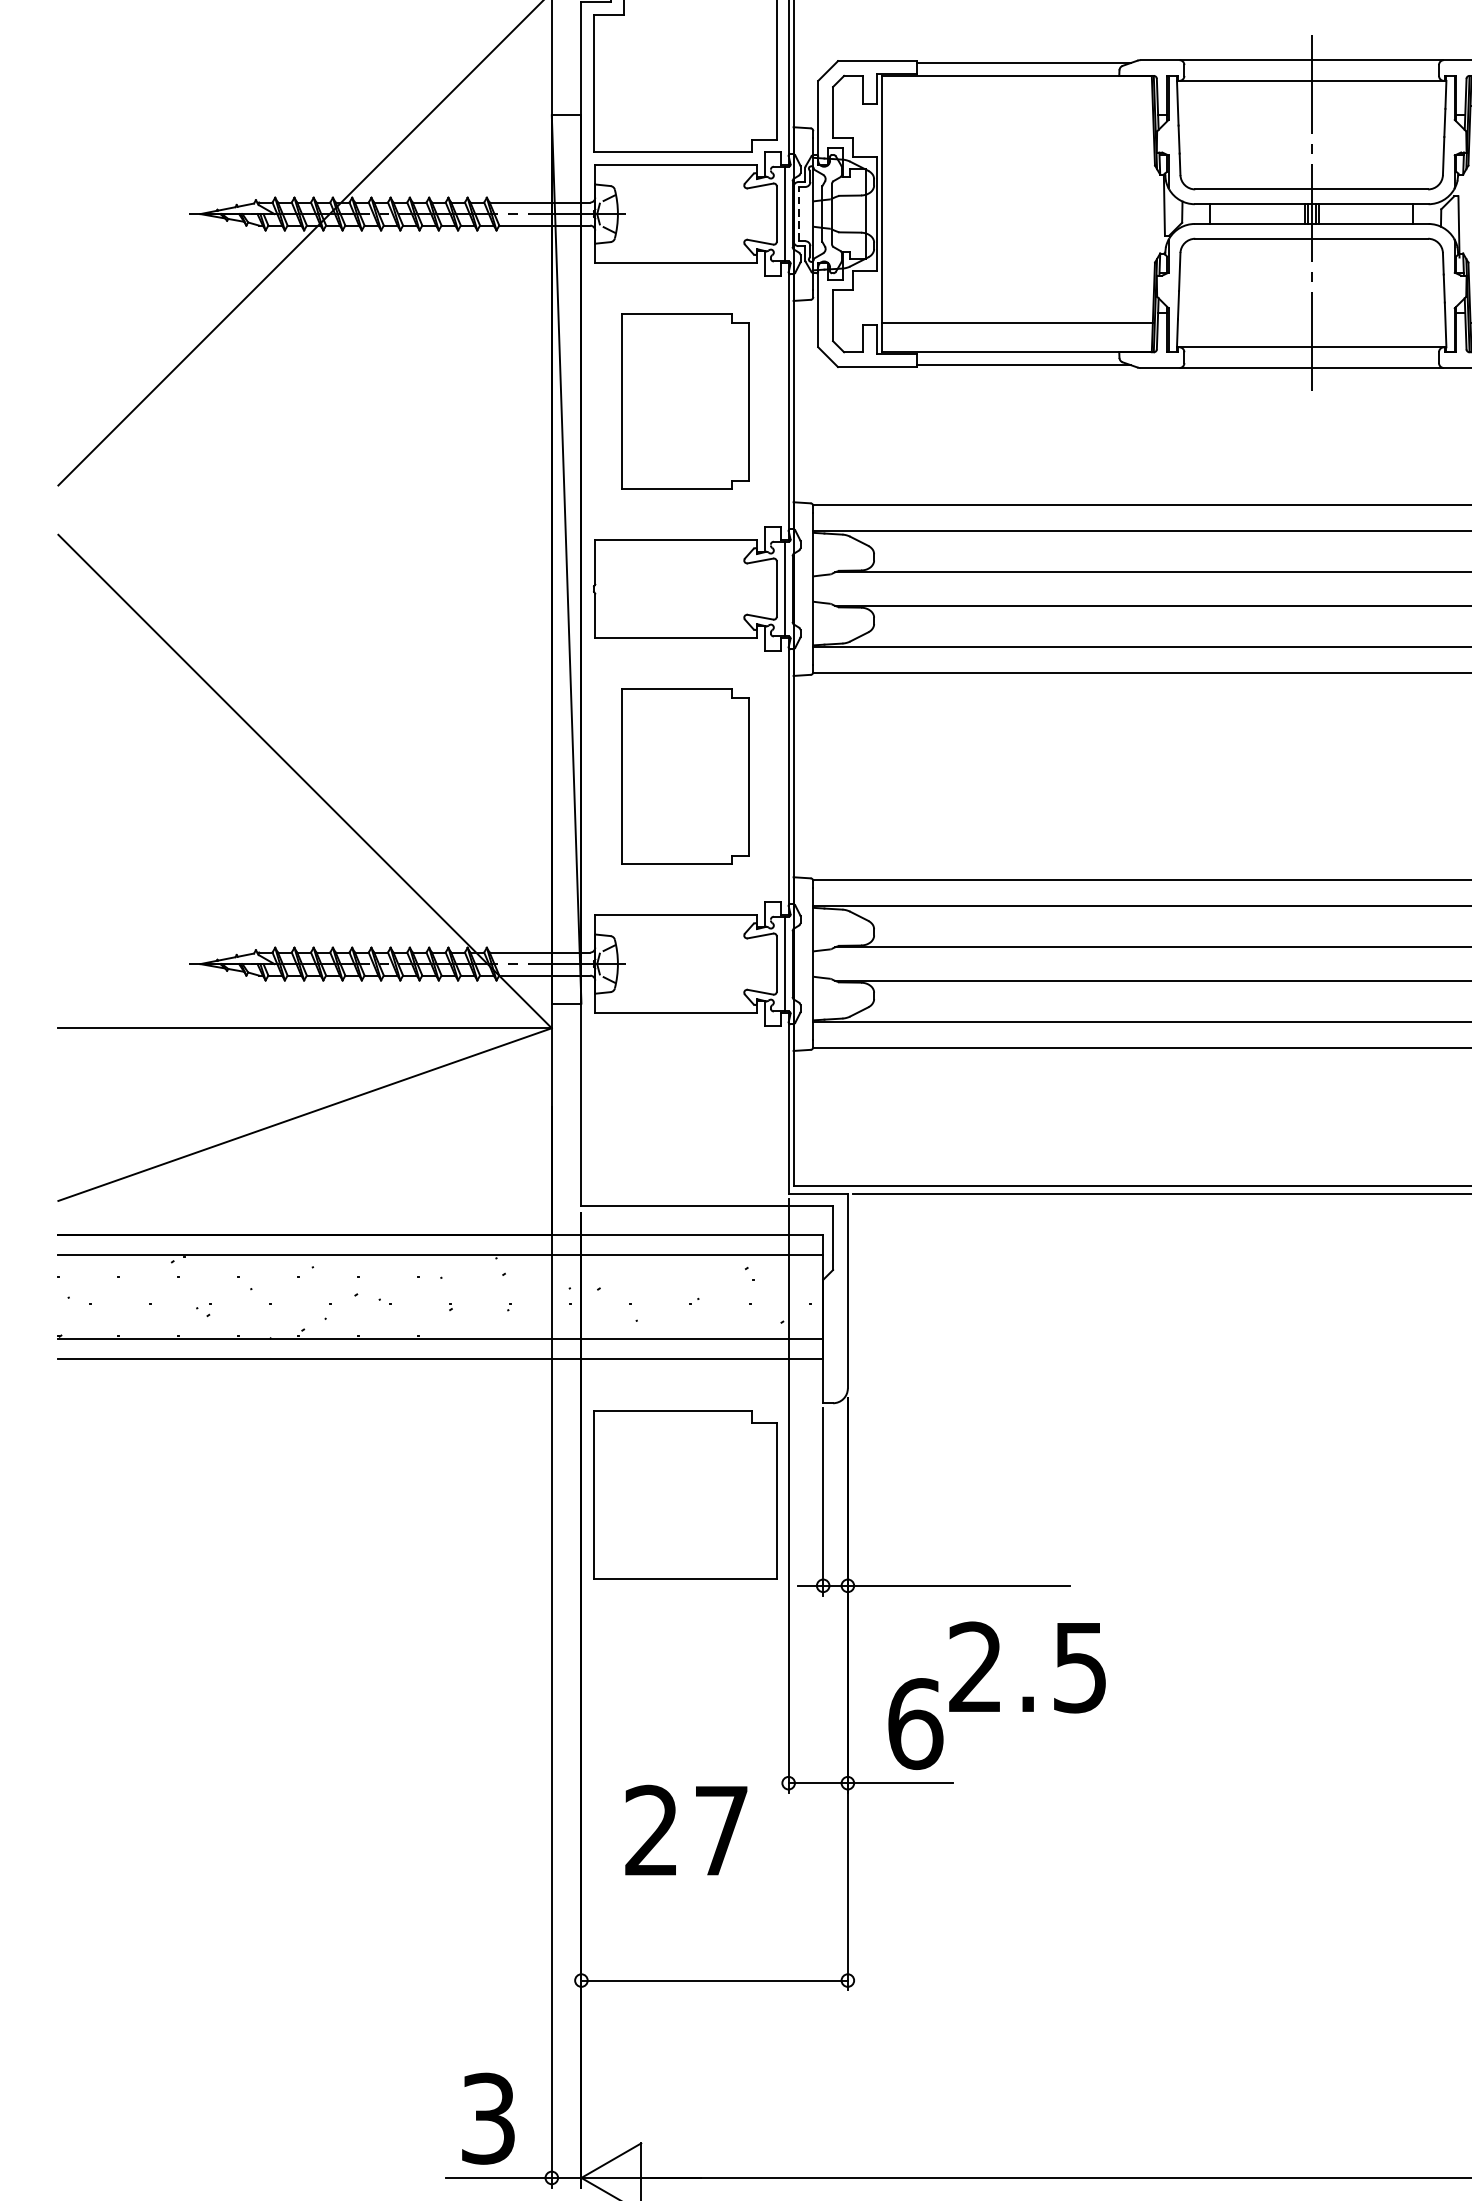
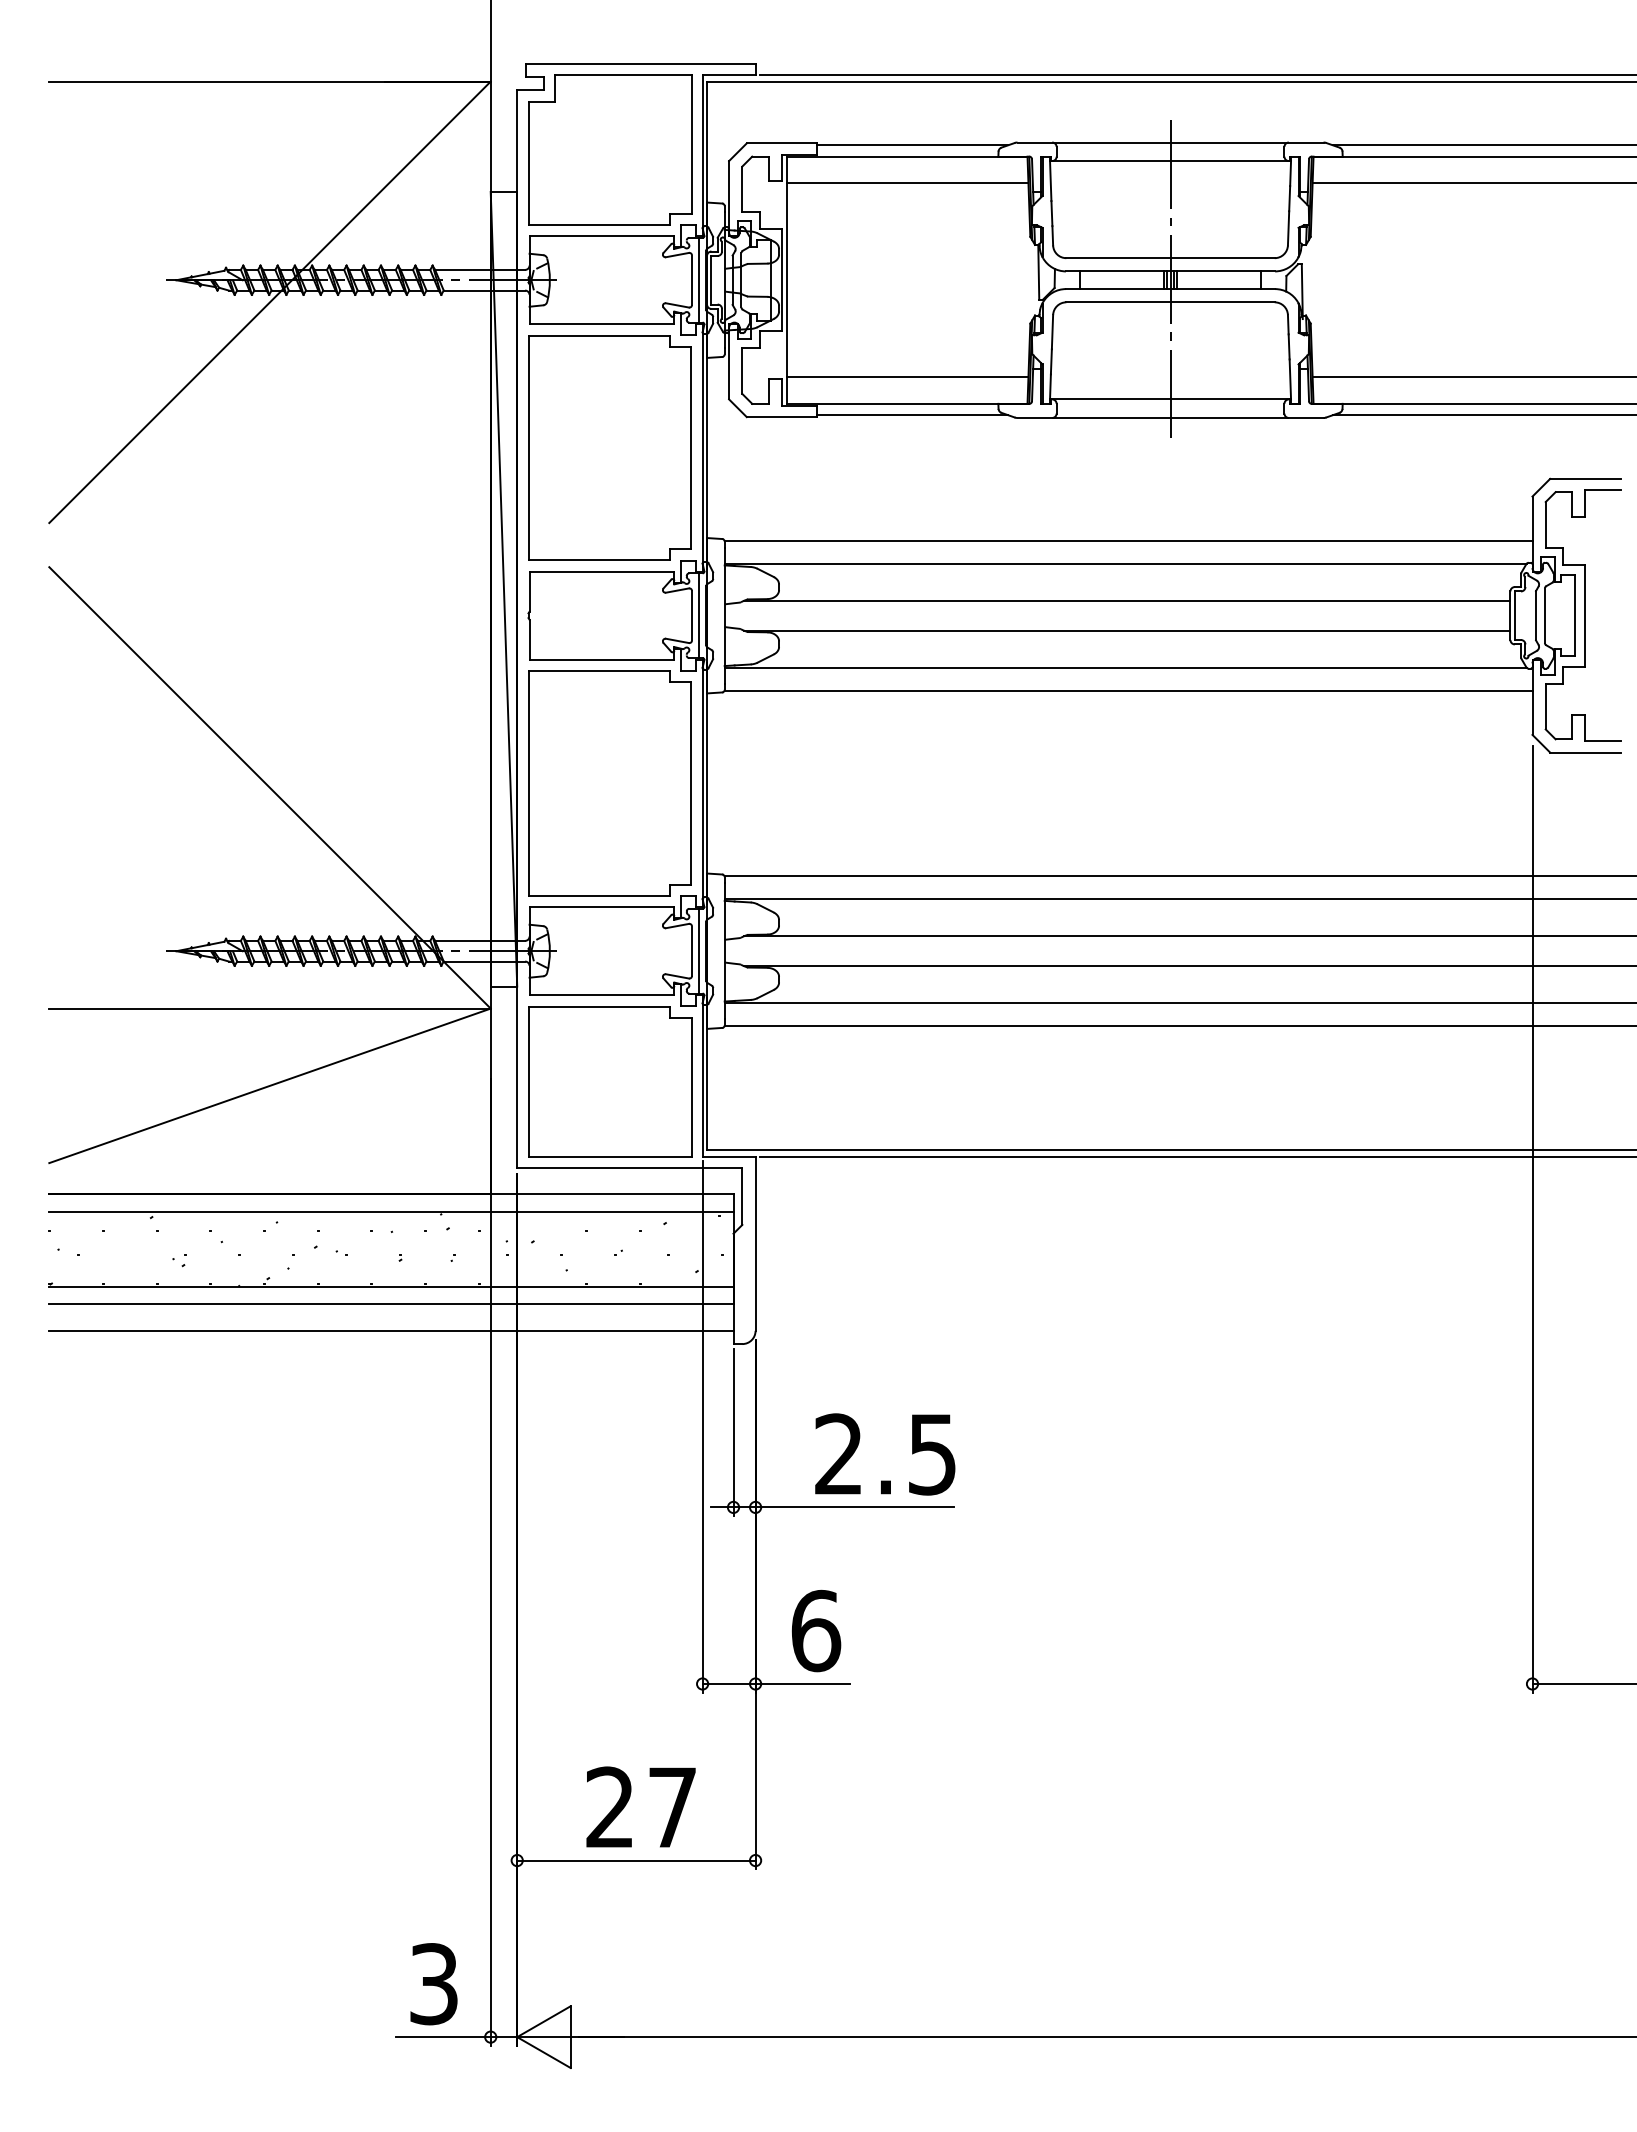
line: (1017, 105) -> (907, 183), added
line: (798, 213) -> (711, 279), dashed -> solid
part: (684, 401) -> (609, 447), size x1.43
part: (684, 776) -> (609, 783), size x1.43
line: (440, 1388) -> (391, 1330), added
part: (685, 1494) -> (610, 1081), moved
text: (1027, 1667) -> (885, 1454), moved
text: (685, 1829) -> (640, 1806), moved

